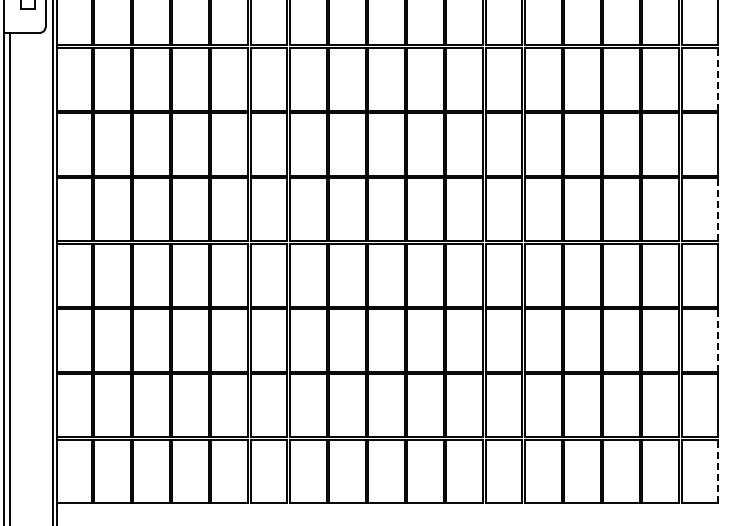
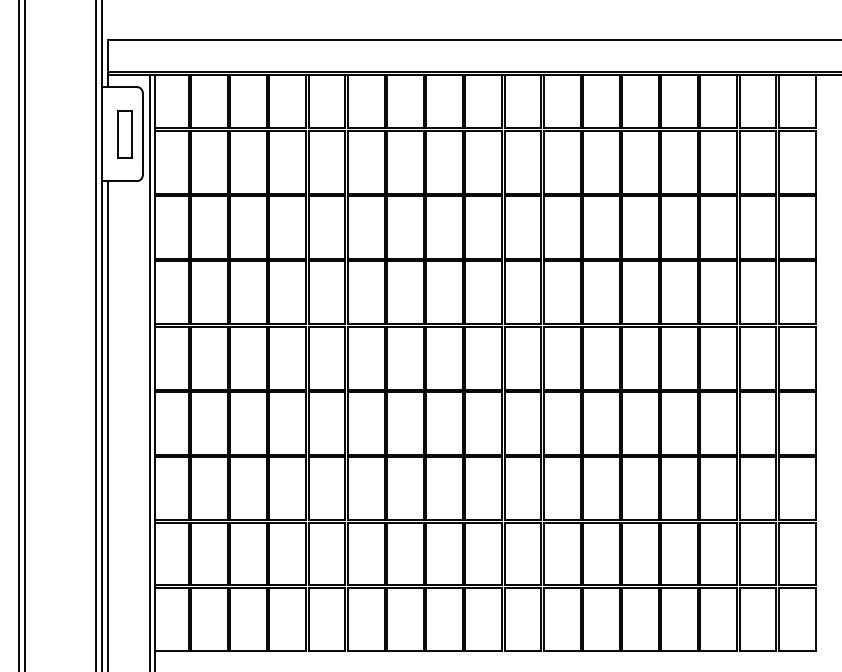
line: (718, 79) -> (815, 227), dashed -> solid
line: (718, 209) -> (815, 357), dashed -> solid
line: (718, 340) -> (815, 488), dashed -> solid
line: (718, 470) -> (815, 618), dashed -> solid

